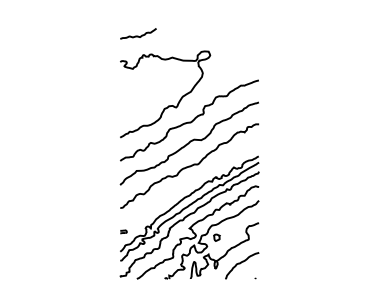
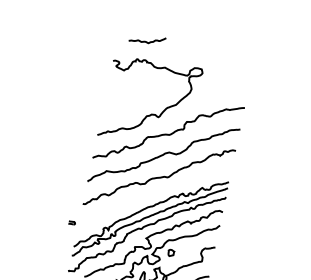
curve: (138, 35) -> (147, 41), moved
part: (123, 231) -> (71, 222), moved

